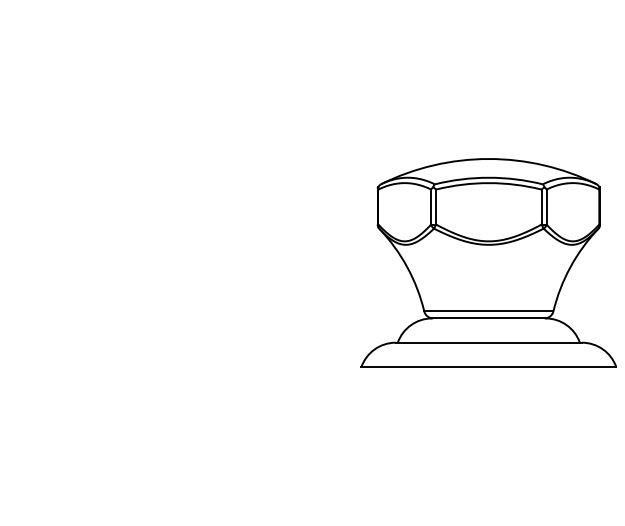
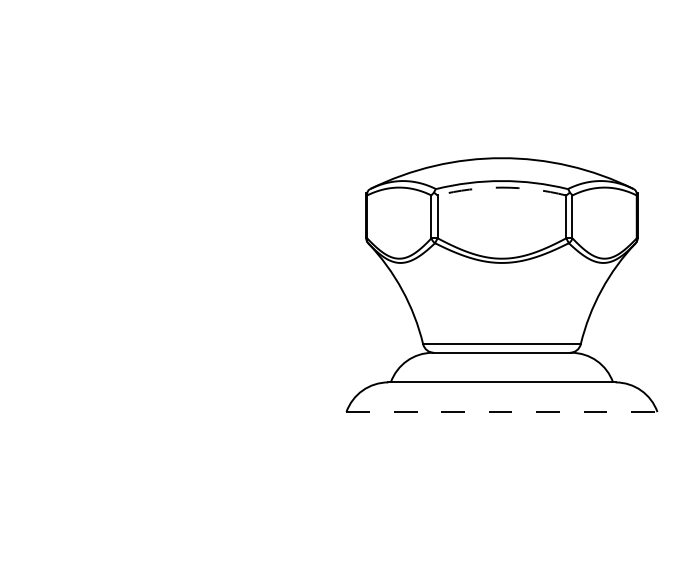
arc: (488, 183) -> (501, 188), solid -> dashed
line: (489, 366) -> (502, 411), solid -> dashed

